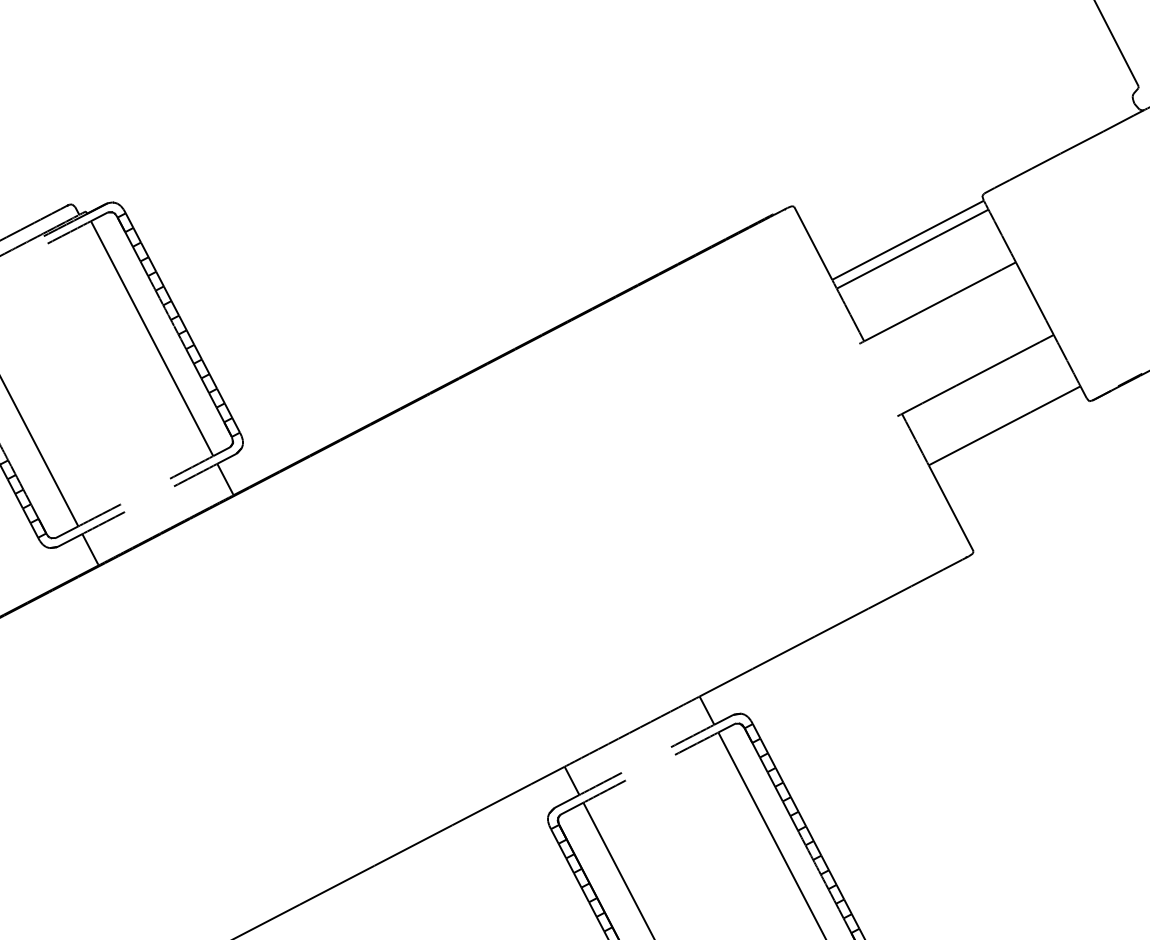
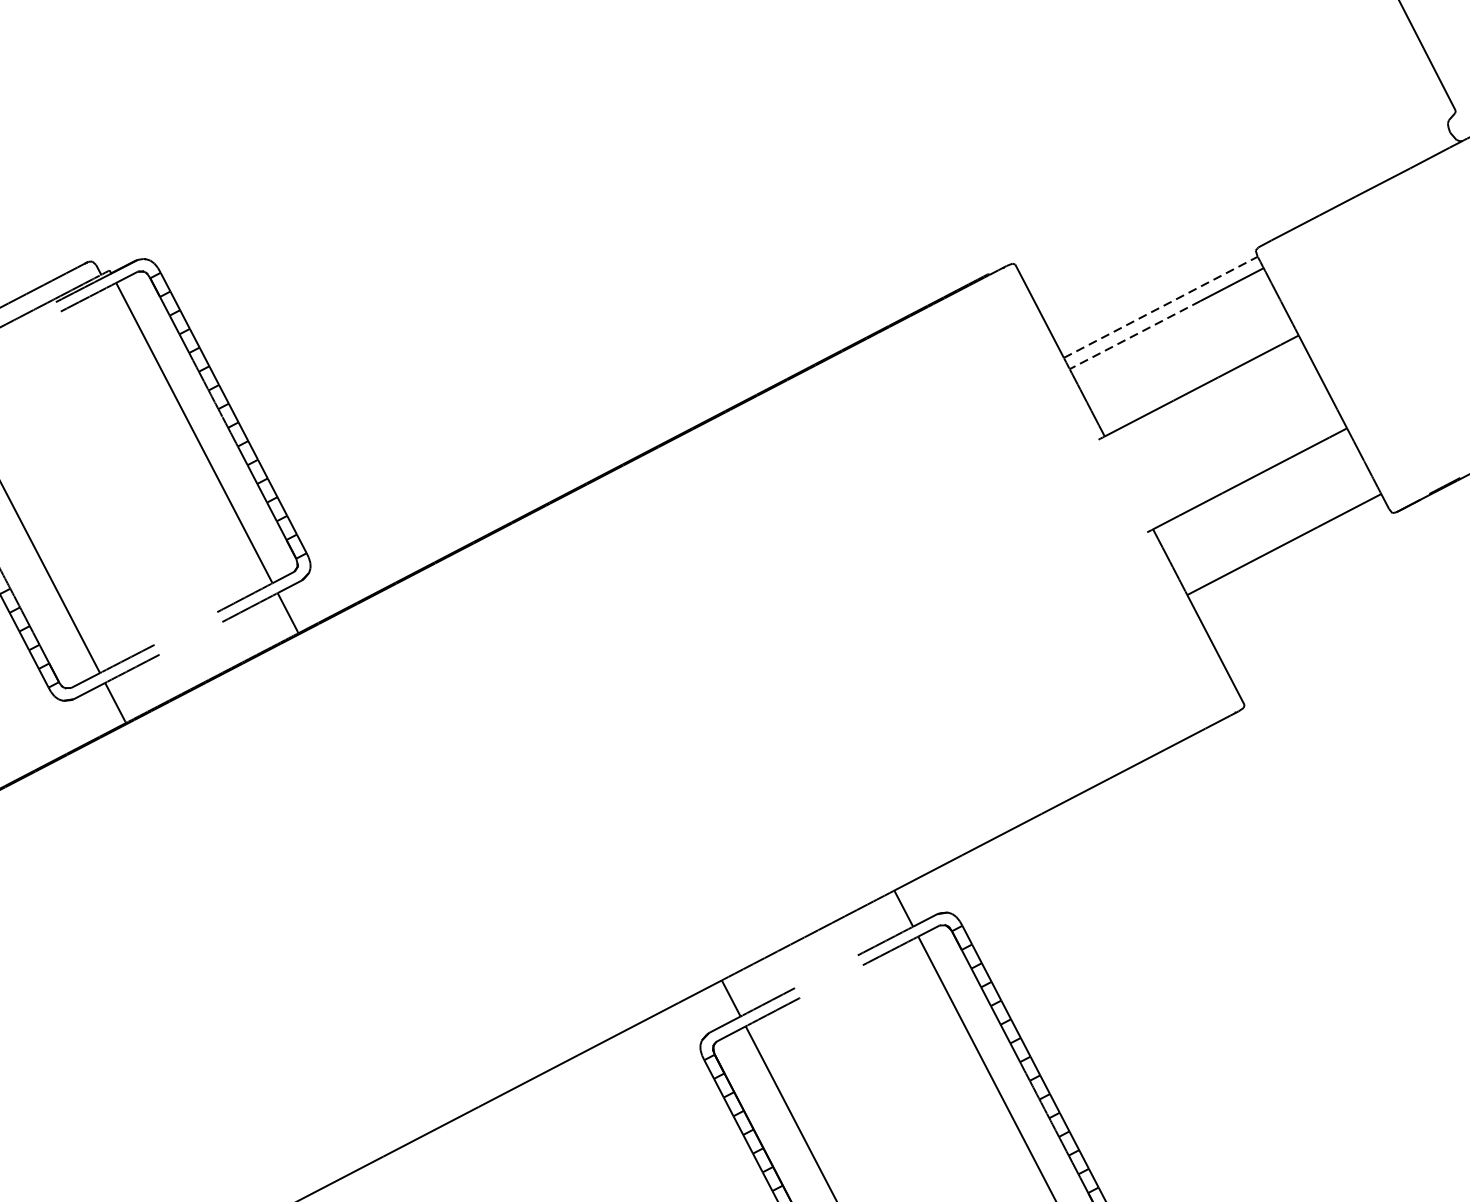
line: (908, 240) -> (1161, 307), solid -> dashed
line: (887, 262) -> (1134, 335), solid -> dashed

